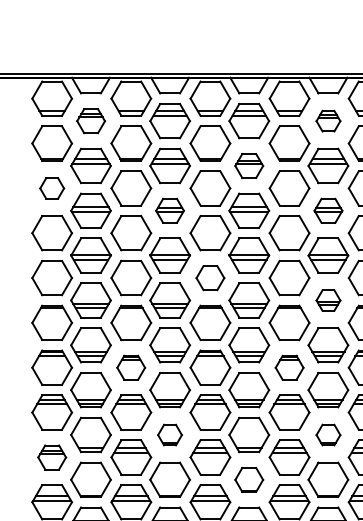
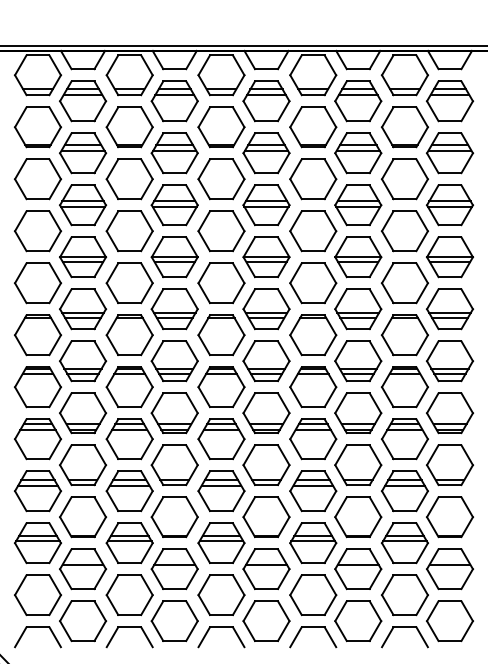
part: (91, 121) -> (83, 101), size x1.43
part: (328, 121) -> (358, 101), size x1.67
part: (249, 166) -> (266, 153), size x1.43
part: (51, 188) -> (37, 179), size x1.67
part: (169, 211) -> (174, 205), size x1.43
part: (328, 211) -> (358, 205), size x1.43
part: (210, 278) -> (221, 283), size x1.43
part: (328, 300) -> (358, 309), size x1.67
part: (131, 368) -> (129, 387), size x1.43
part: (289, 368) -> (313, 387), size x1.43
part: (169, 435) -> (174, 465), size x1.67
part: (328, 435) -> (358, 465), size x1.67
part: (51, 457) -> (37, 491), size x1.43
part: (249, 480) -> (266, 517), size x1.43

